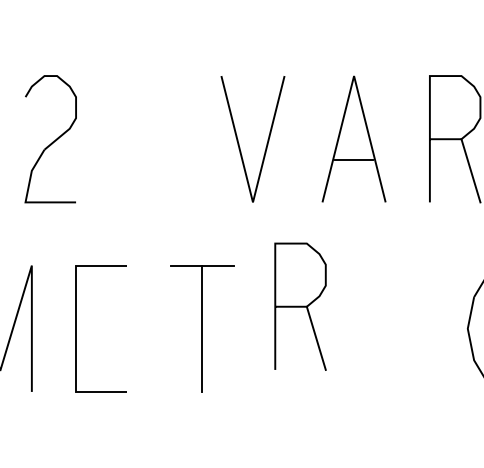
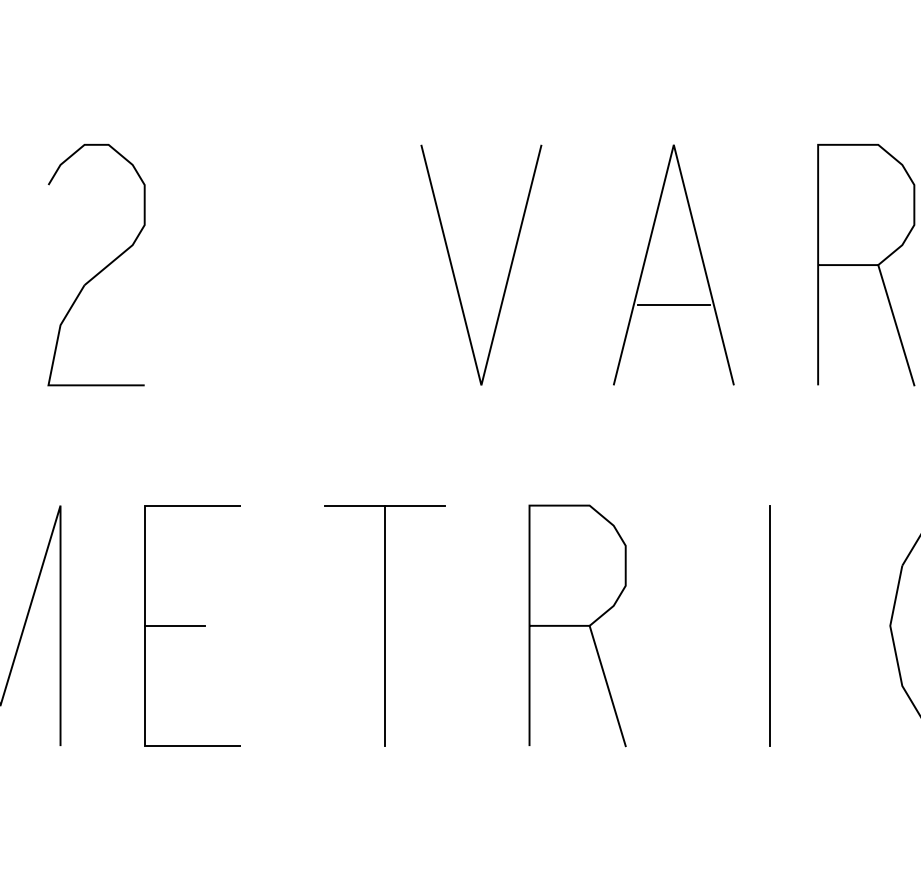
part: (300, 306) -> (577, 625), moved
line: (91, 328) -> (174, 625), added
line: (404, 328) -> (769, 625), added

